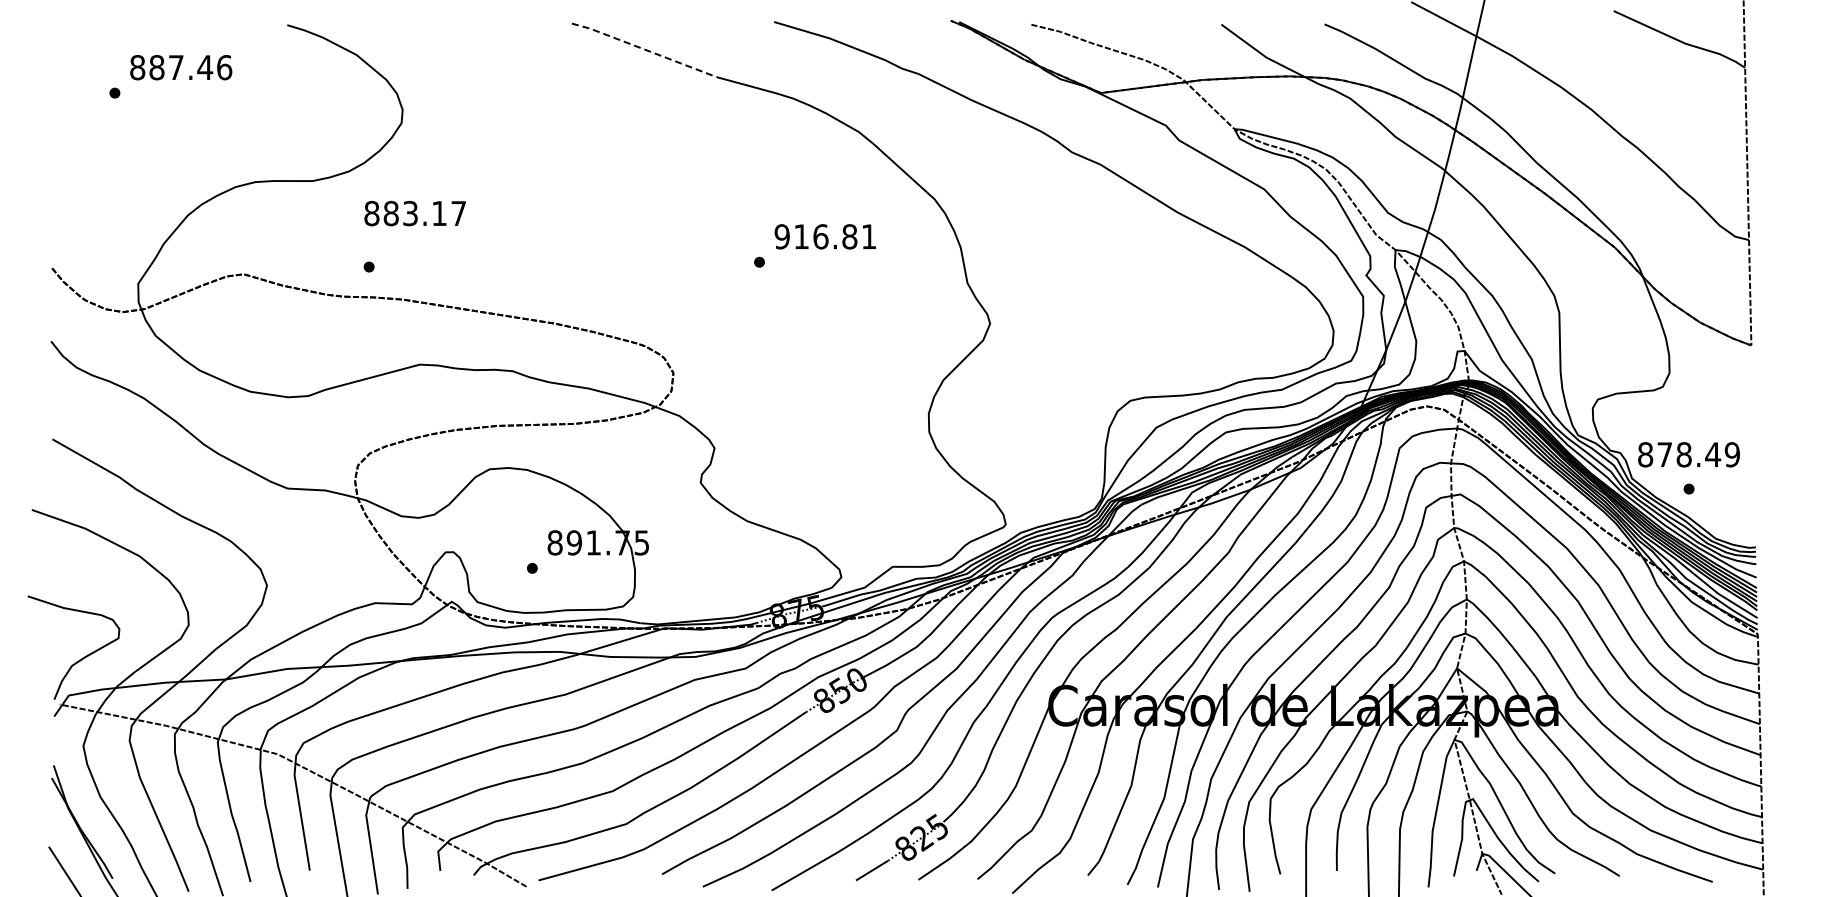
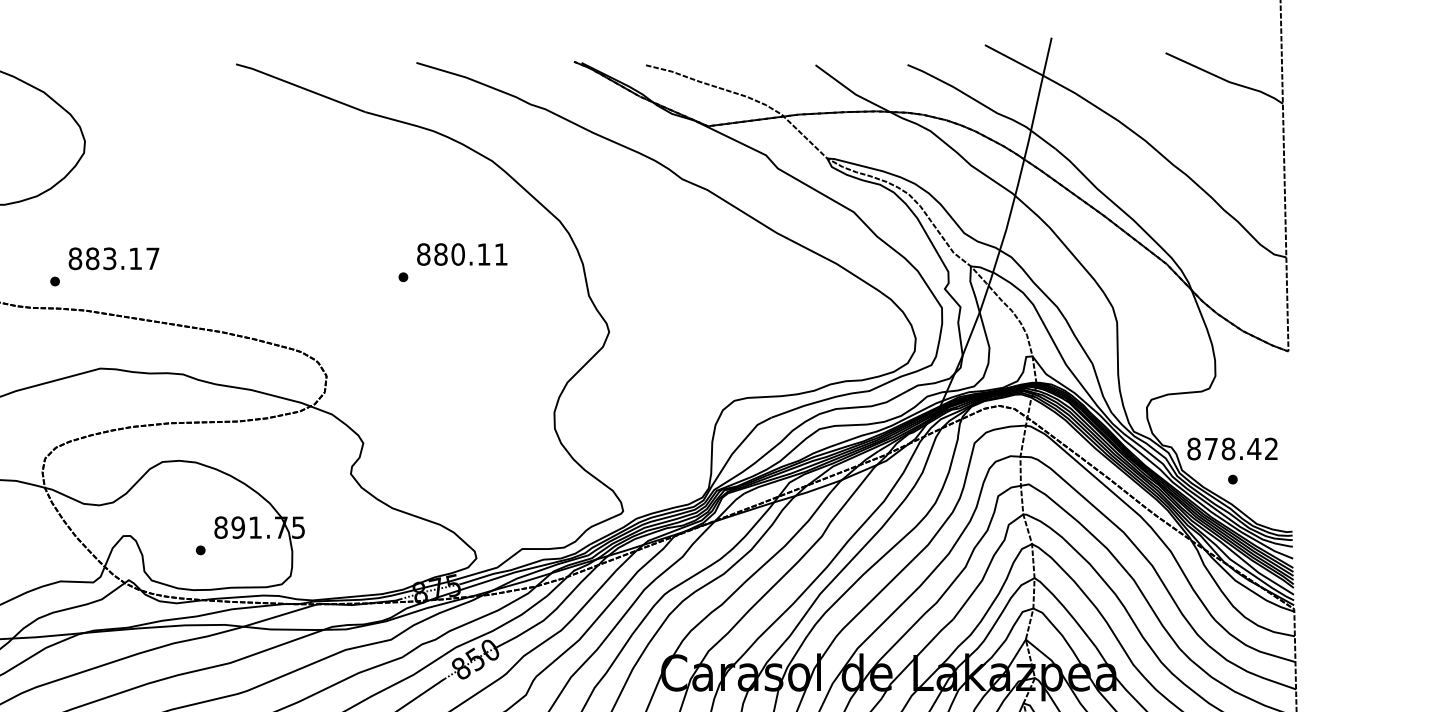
line: (644, 49) -> (300, 87), dashed -> solid
text: (414, 213) -> (113, 258), moved
text: (815, 236) -> (453, 254), 916.81 -> 880.11
text: (1731, 454) -> (1270, 448), 878.49 -> 878.42

